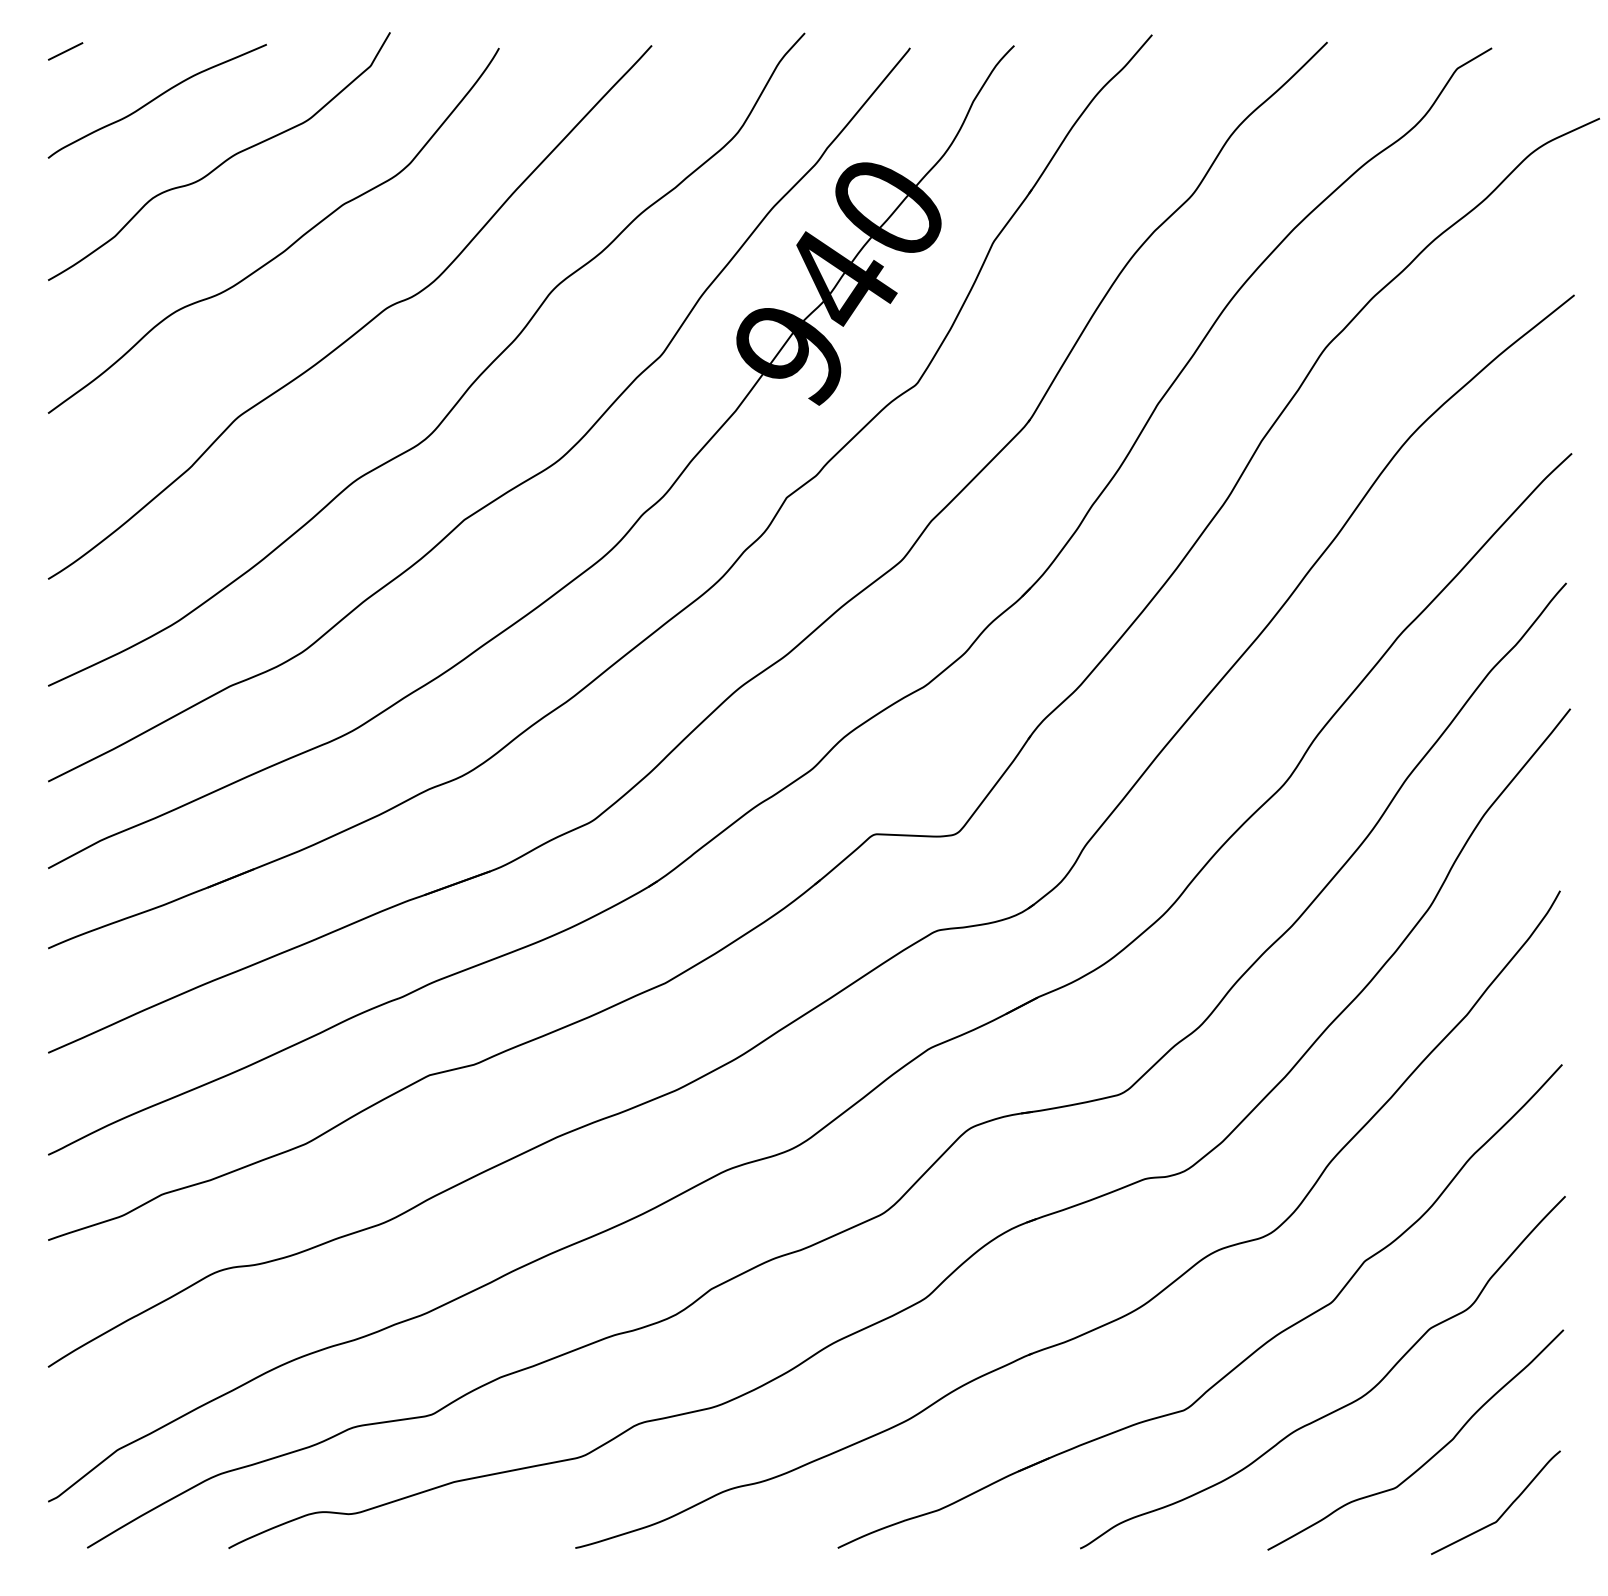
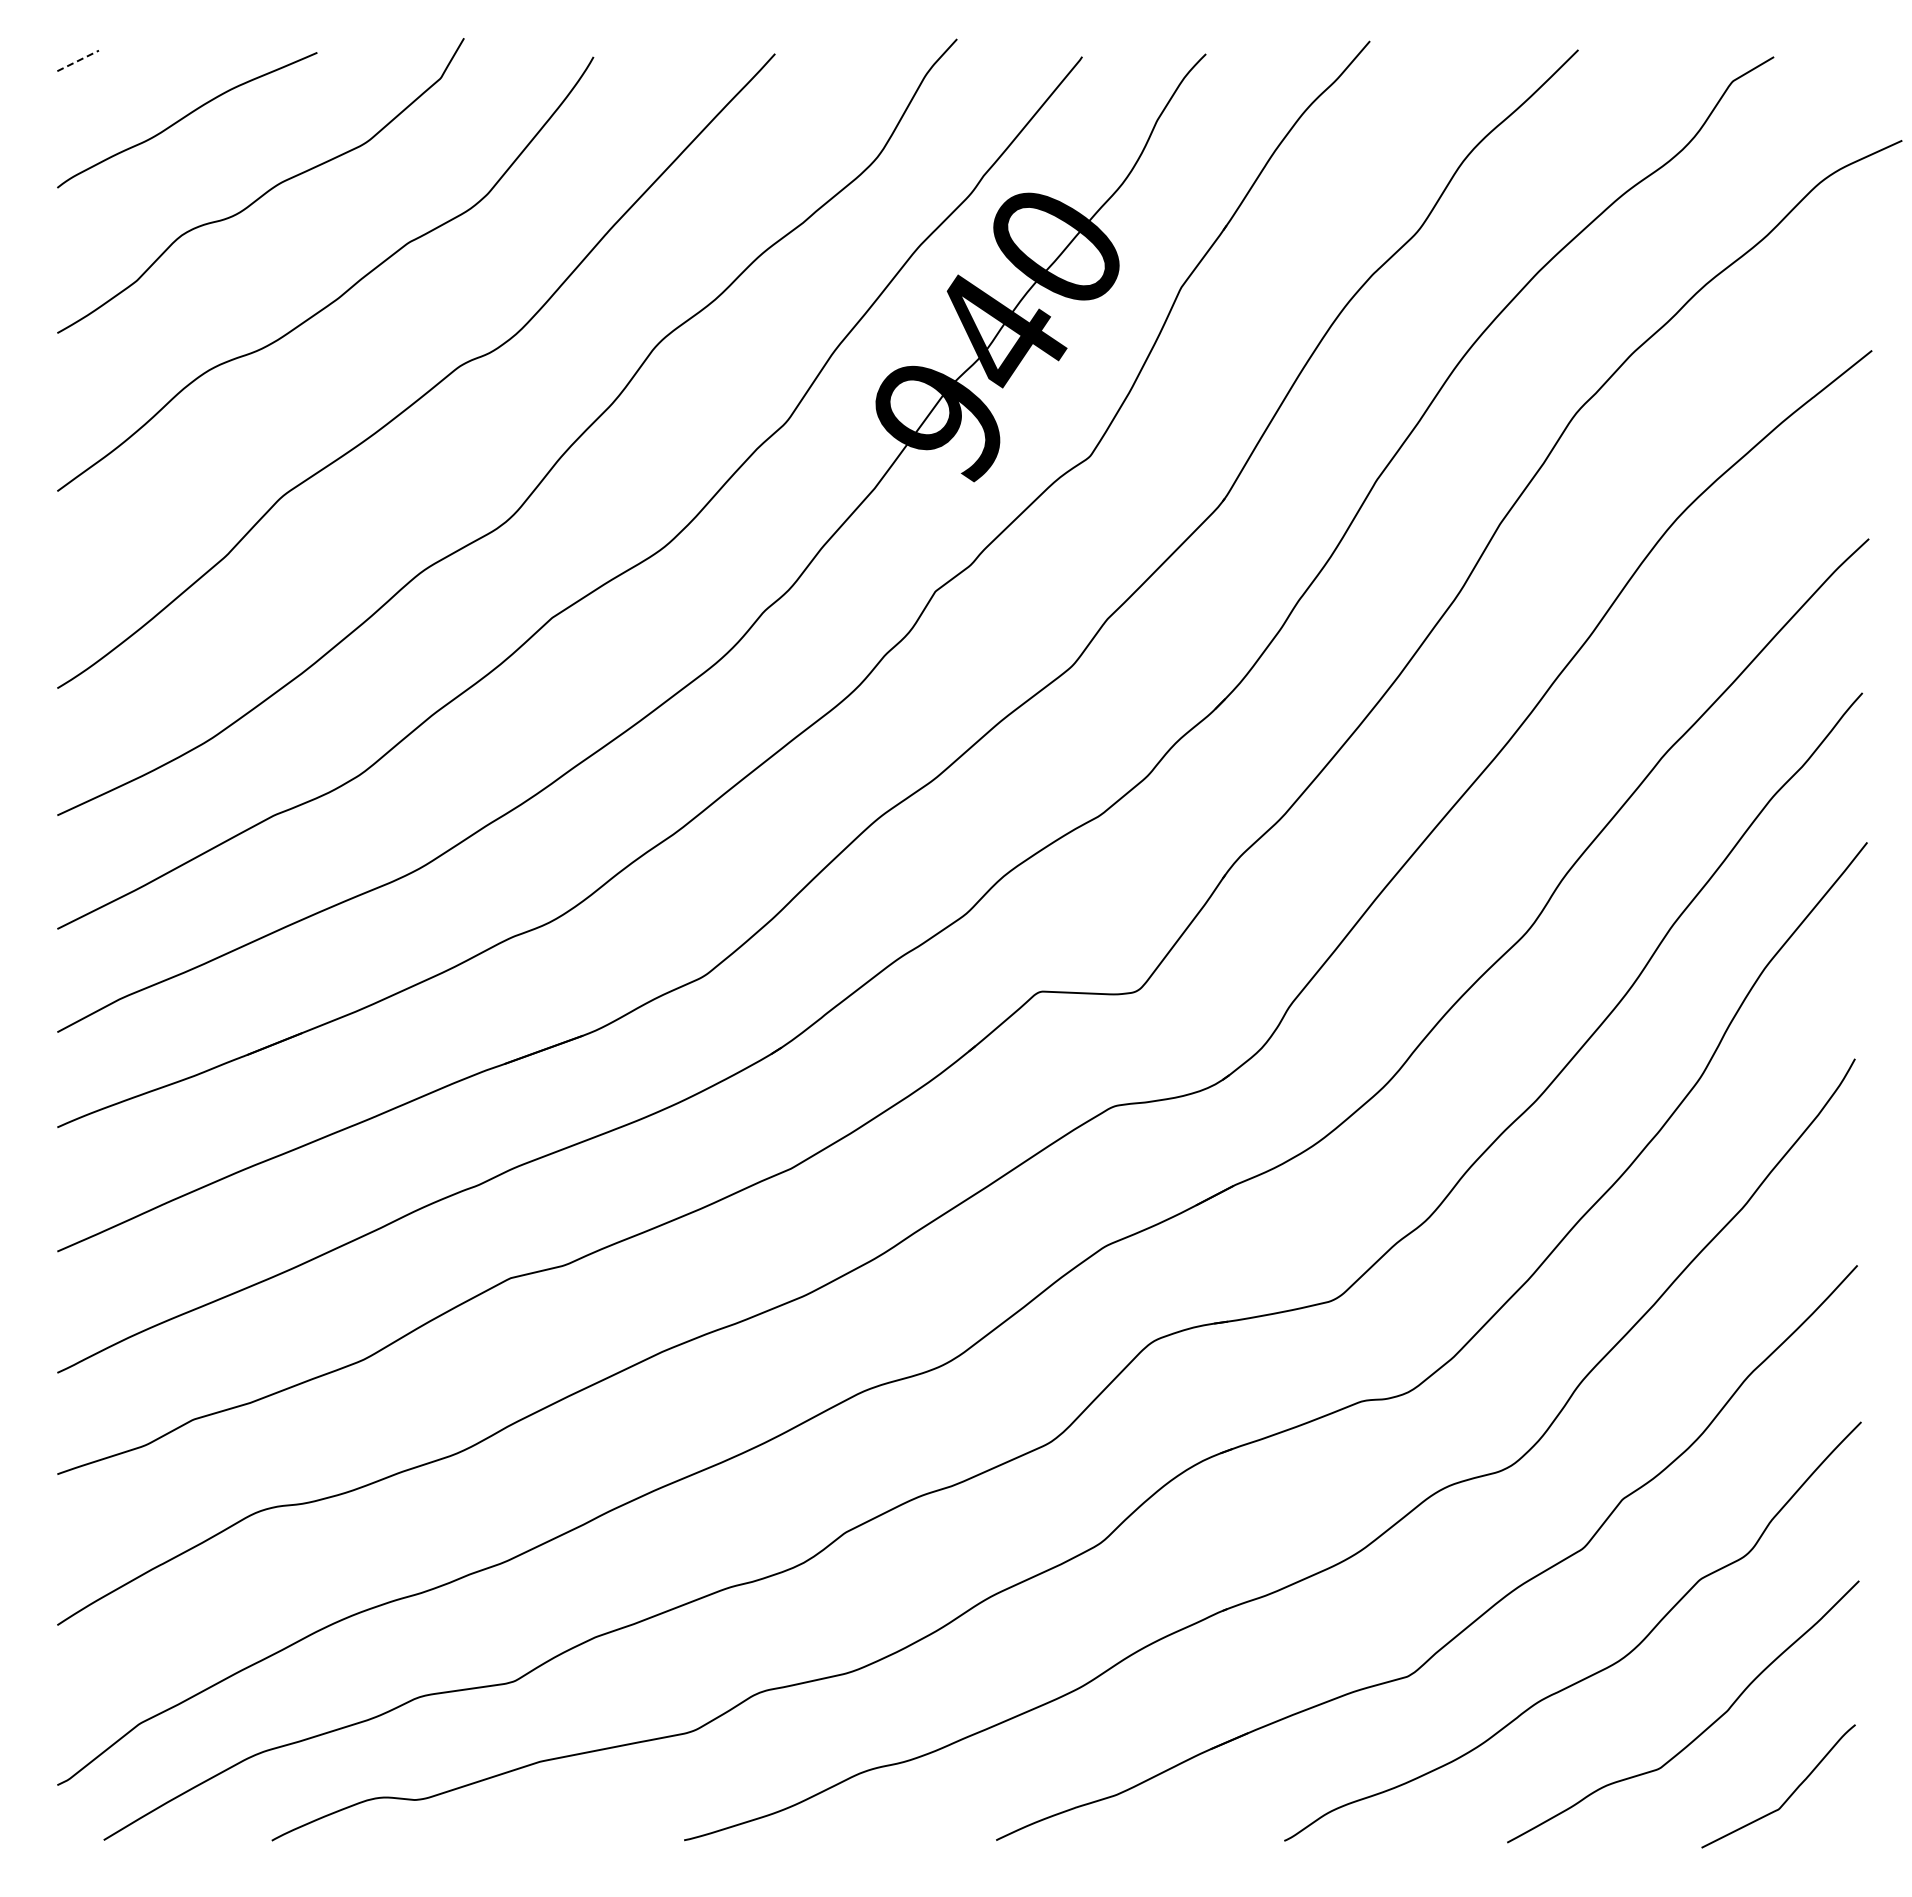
line: (65, 51) -> (78, 60), solid -> dashed

